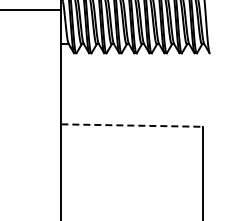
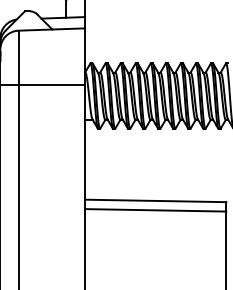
line: (131, 125) -> (155, 200), dashed -> solid
line: (131, 135) -> (155, 210), added

